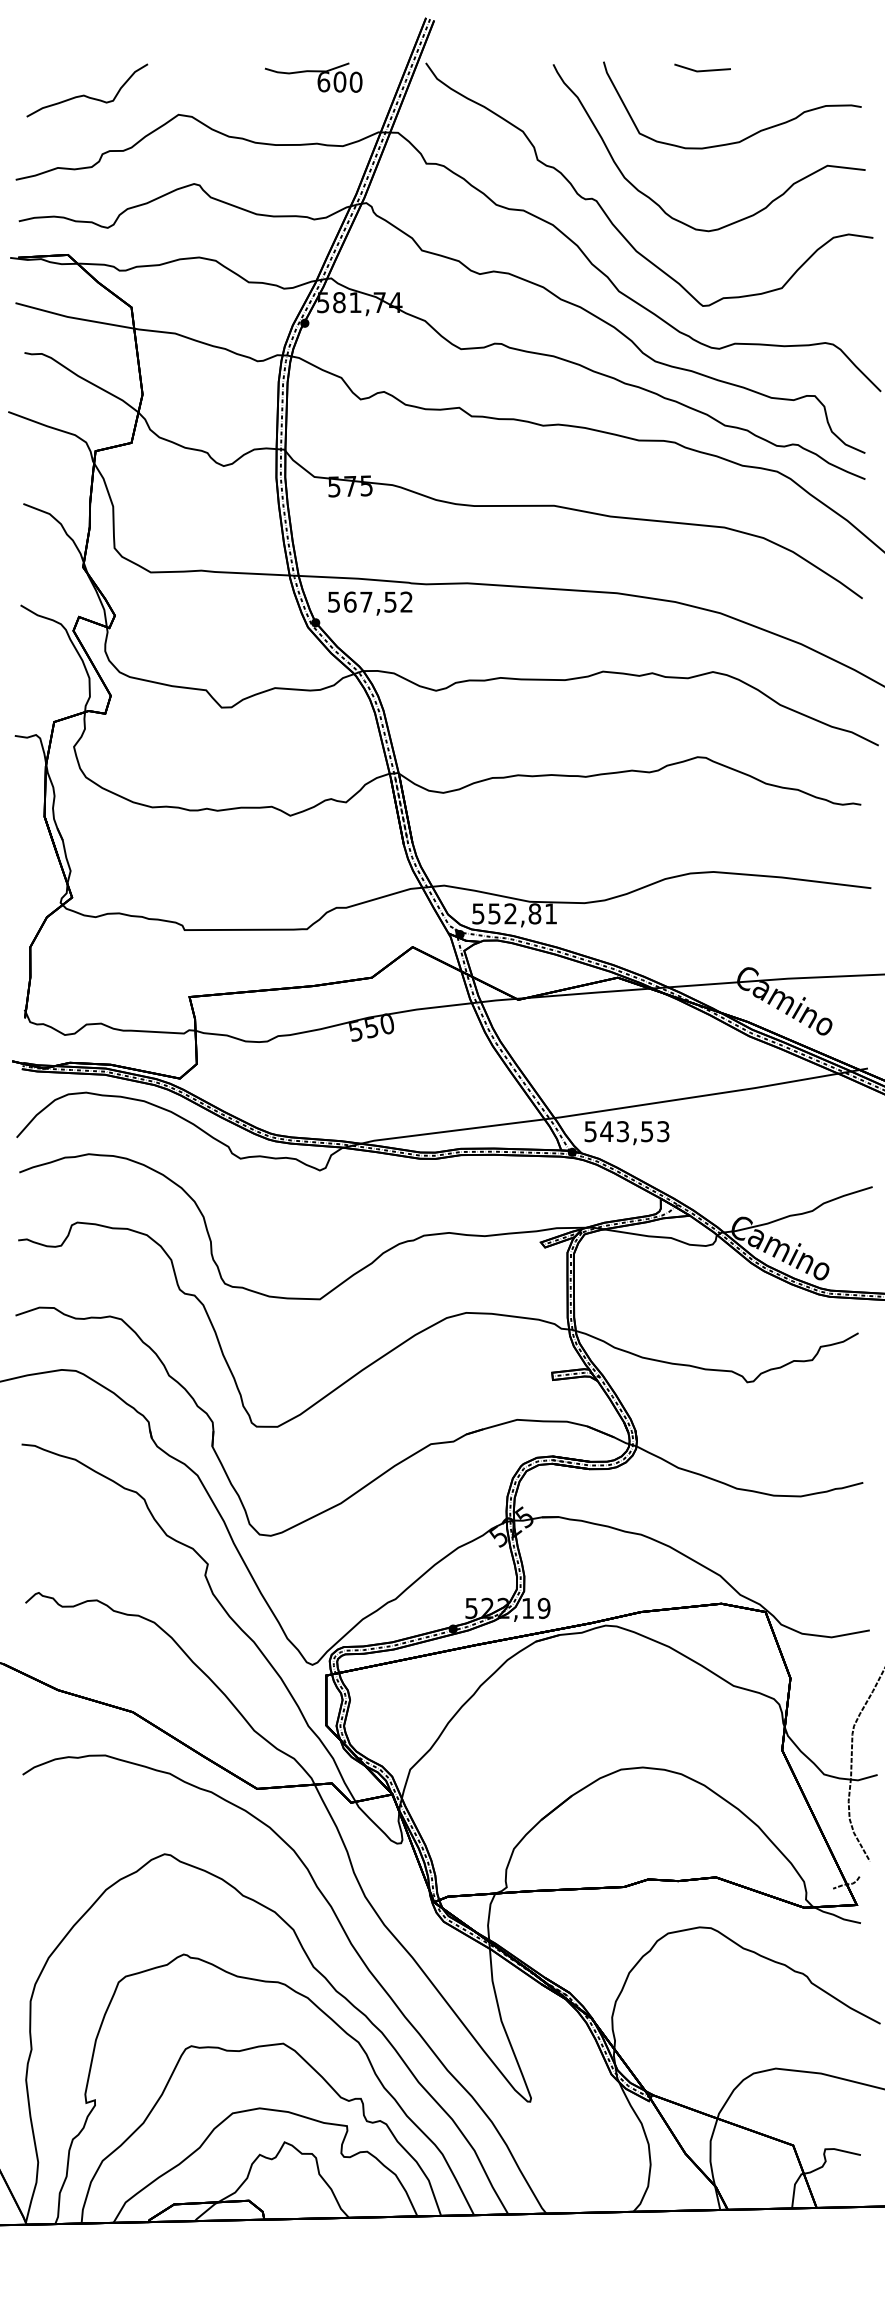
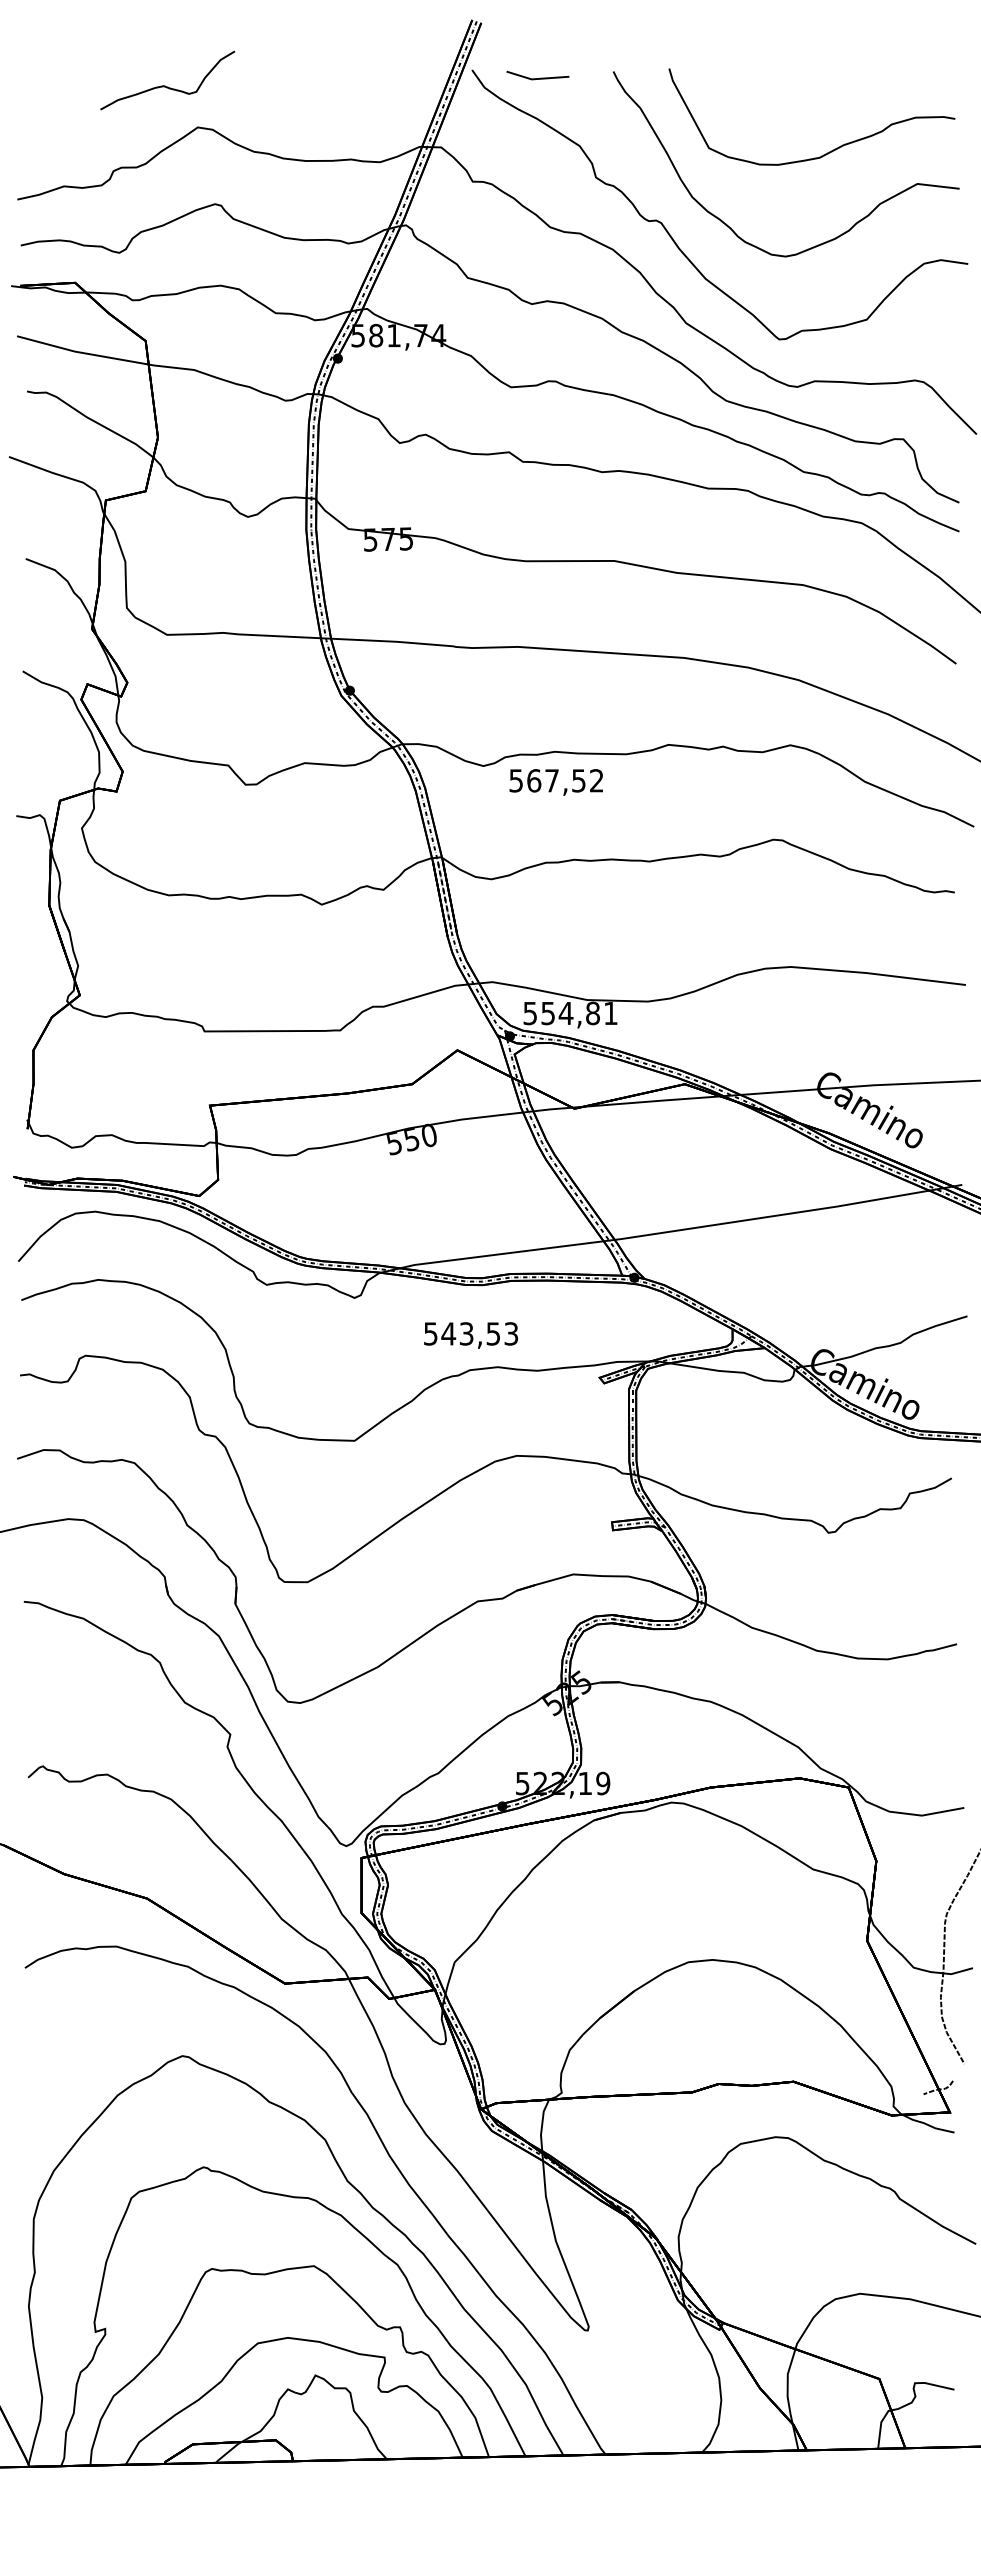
line: (702, 70) -> (537, 78), moved
part: (313, 77) -> (347, 86), removed
curve: (85, 95) -> (165, 85), moved
text: (369, 603) -> (555, 782), moved
text: (510, 913) -> (565, 1012), 552,81 -> 554,81
text: (627, 1133) -> (471, 1335), moved

